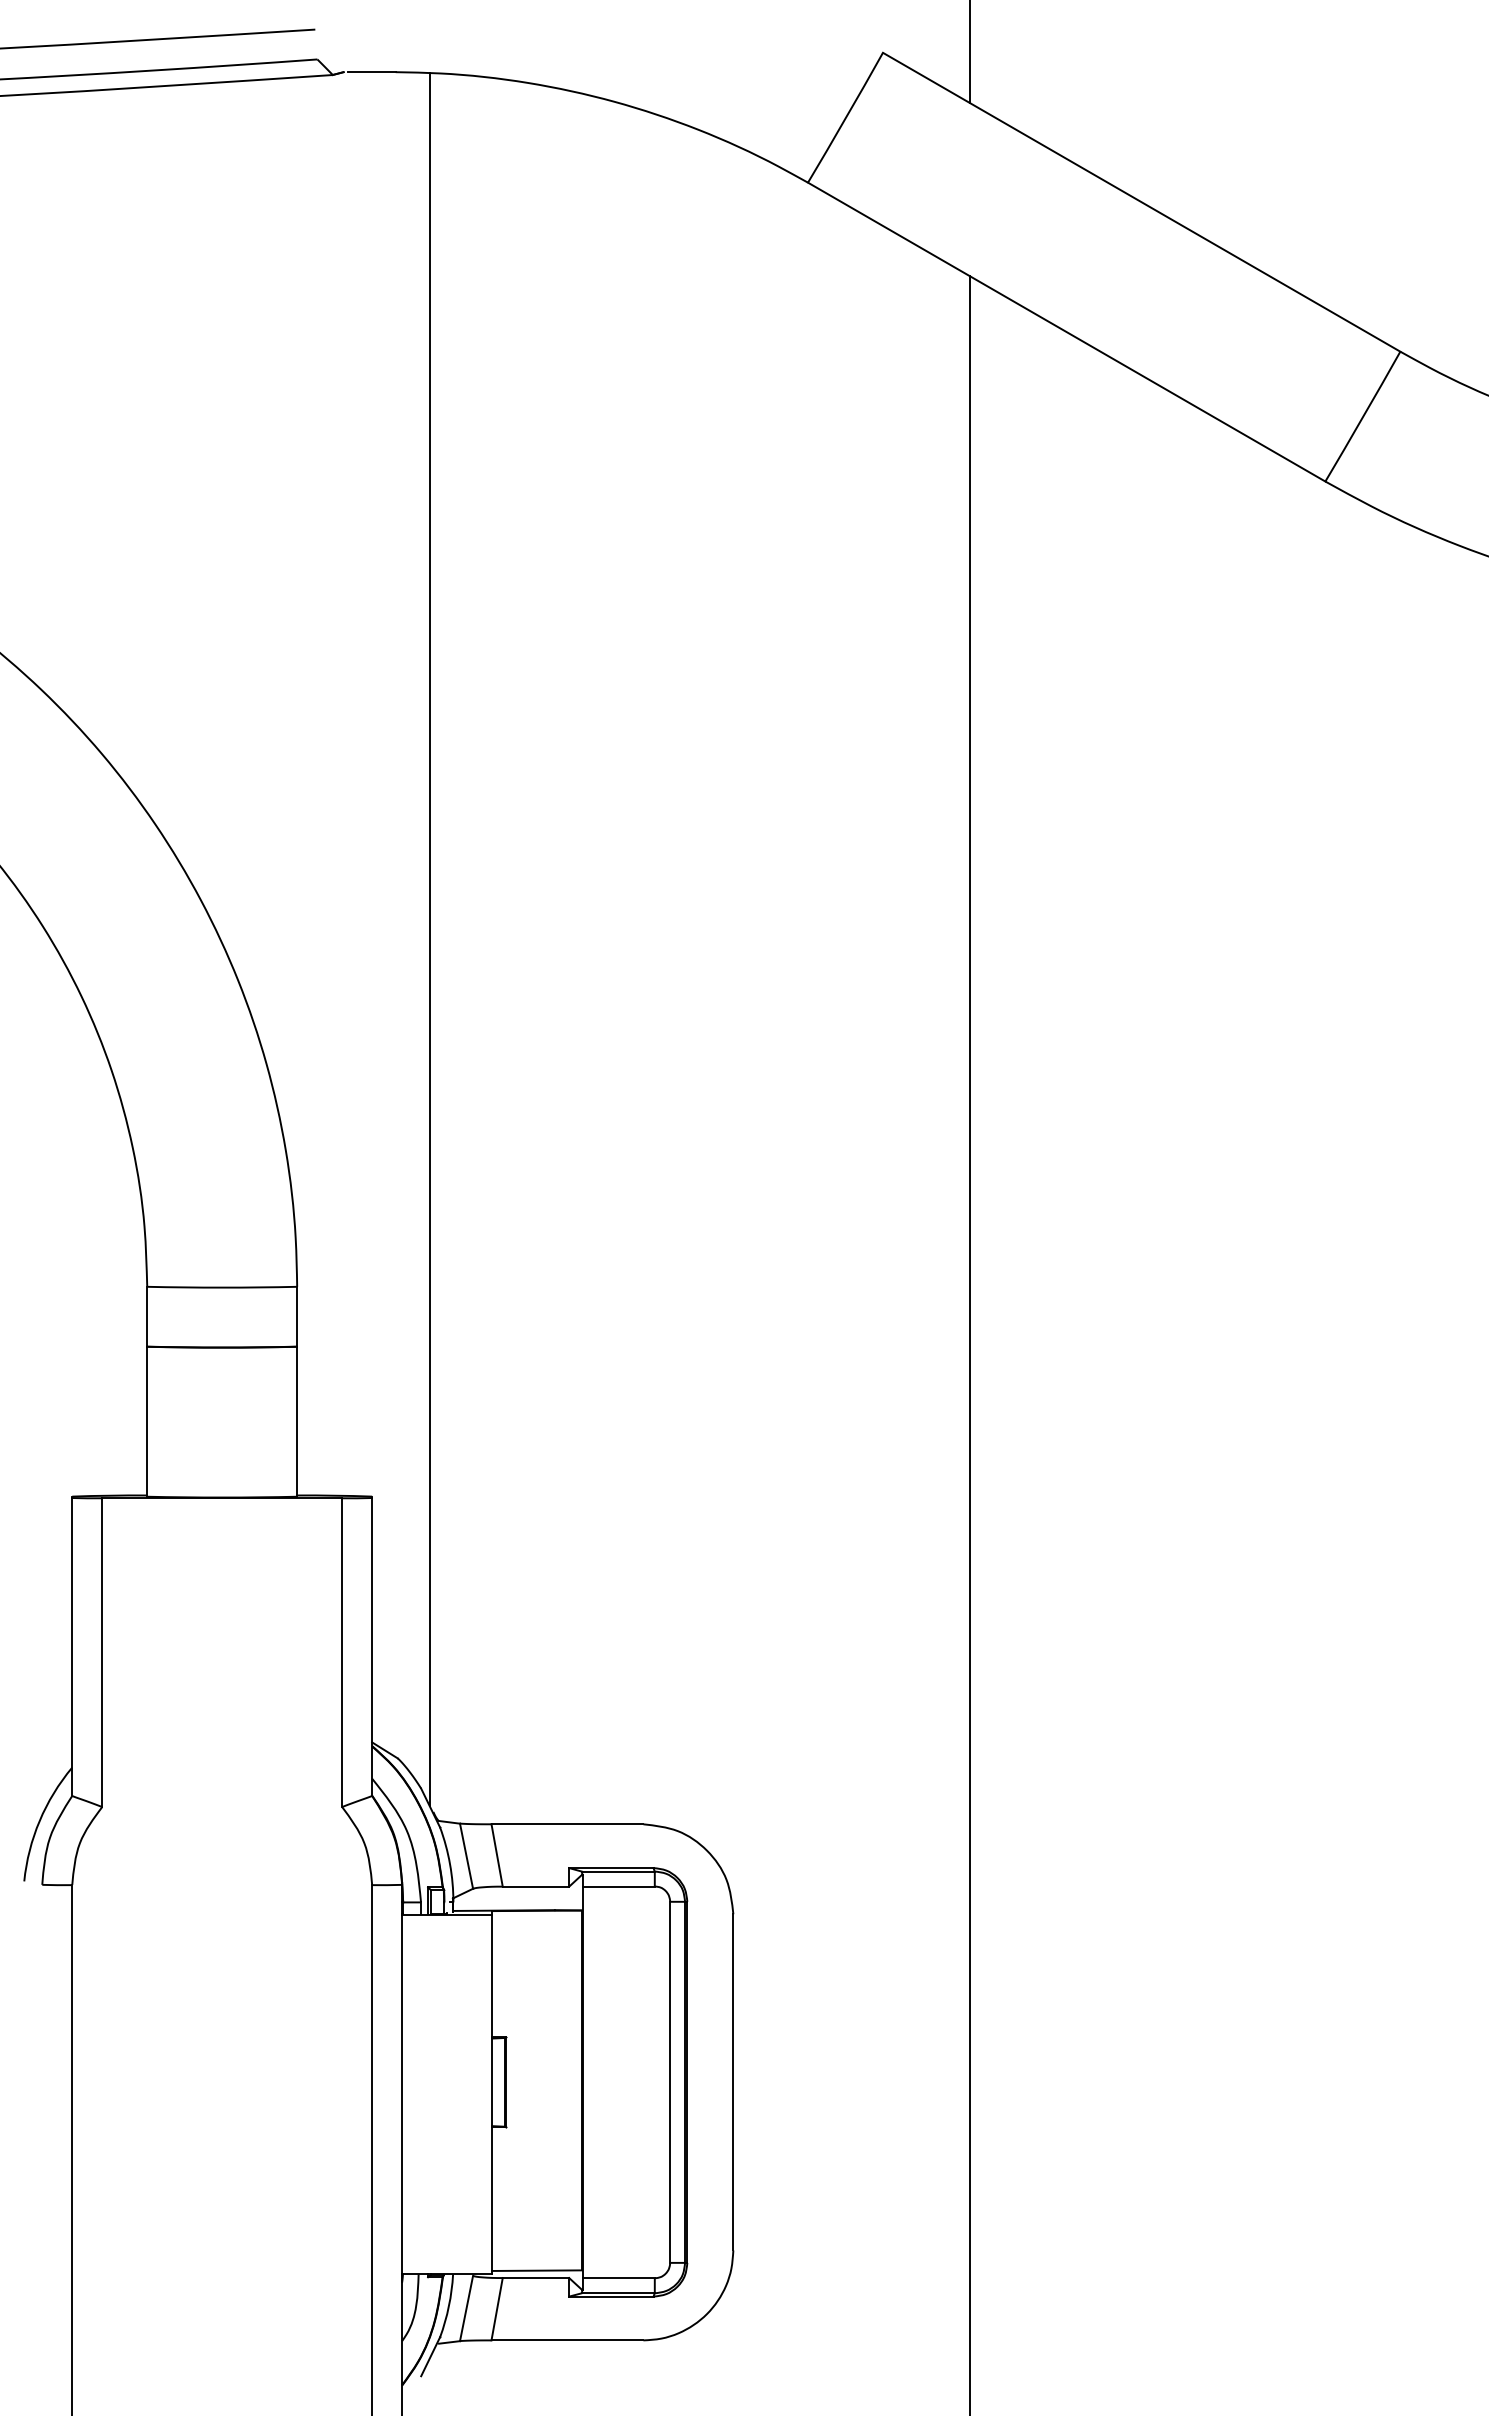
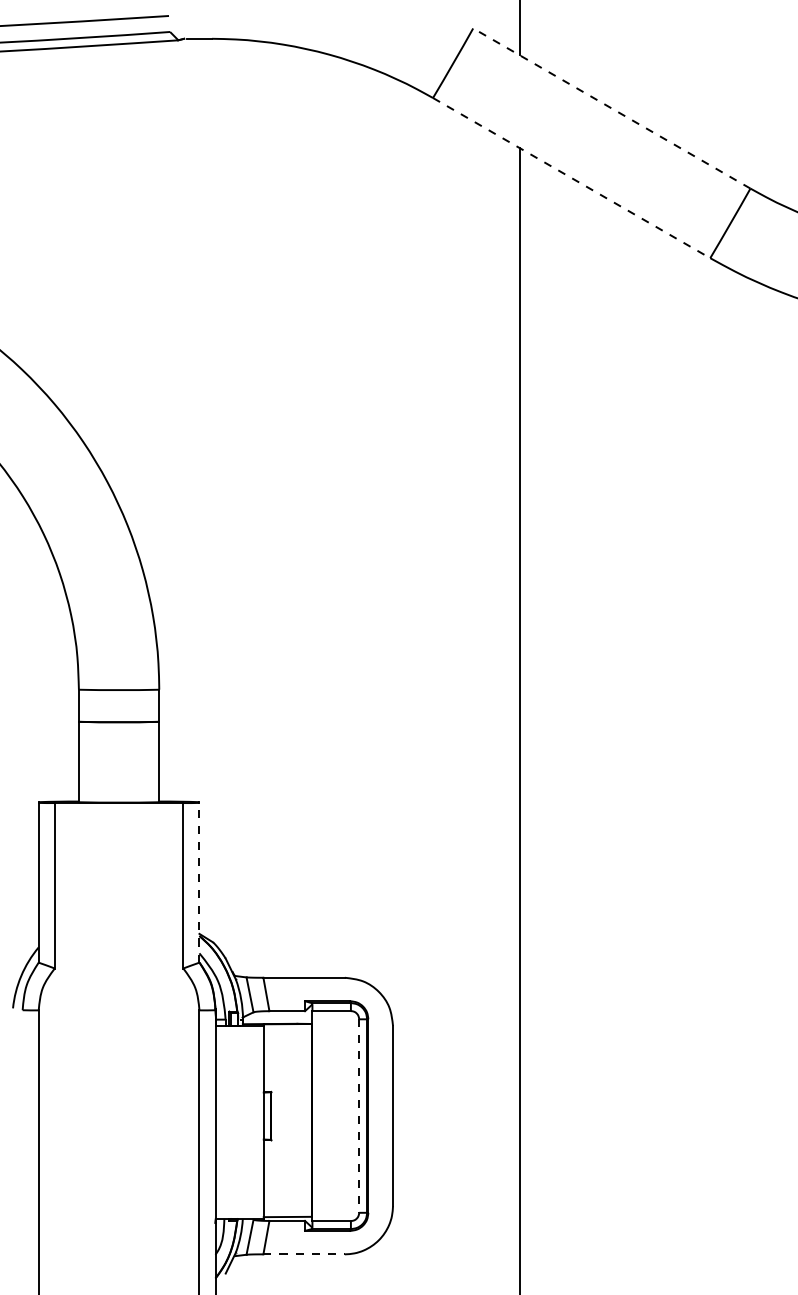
line: (1141, 202) -> (611, 108), solid -> dashed
line: (1068, 332) -> (572, 178), solid -> dashed
line: (430, 939) -> (230, 503), removed
line: (372, 1646) -> (199, 882), solid -> dashed
line: (670, 2083) -> (359, 1116), solid -> dashed
line: (568, 2340) -> (304, 1254), solid -> dashed

